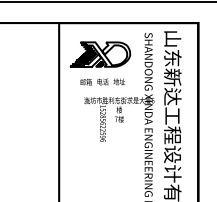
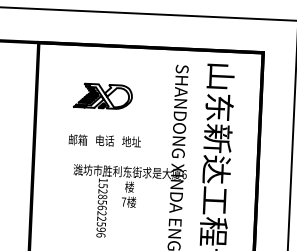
part: (100, 54) -> (103, 96), size x0.6

